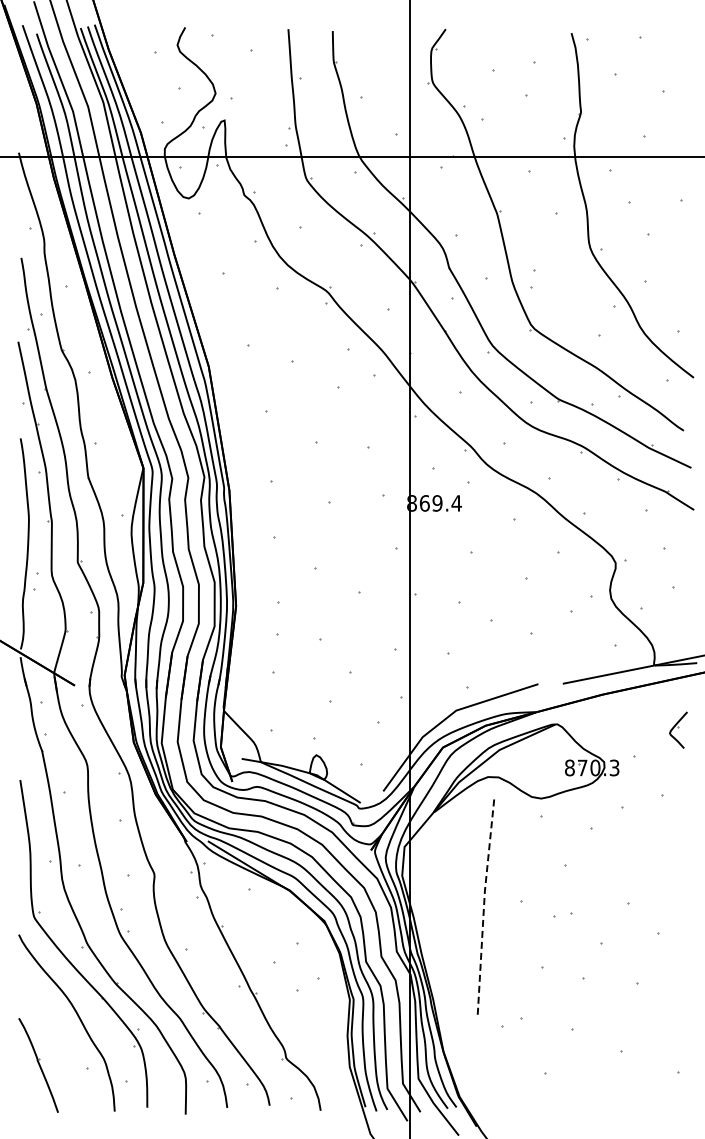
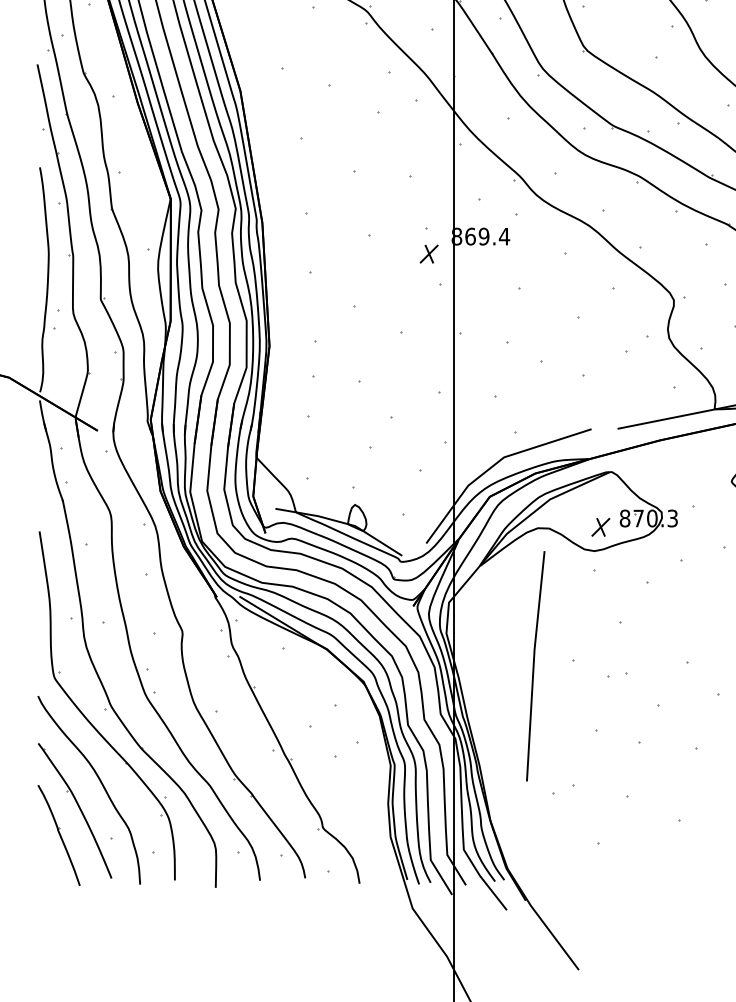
part: (385, 519) -> (428, 253), added
part: (547, 776) -> (601, 527), added
line: (484, 906) -> (534, 666), dashed -> solid
part: (53, 1041) -> (74, 809), added

